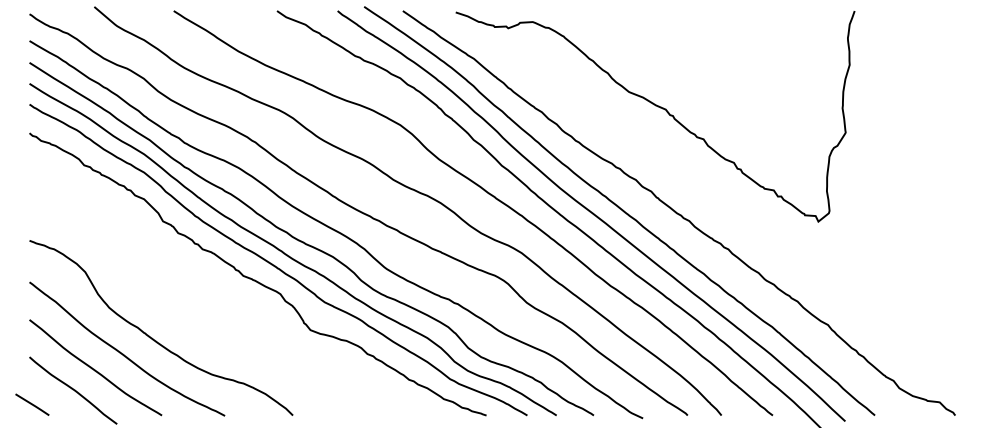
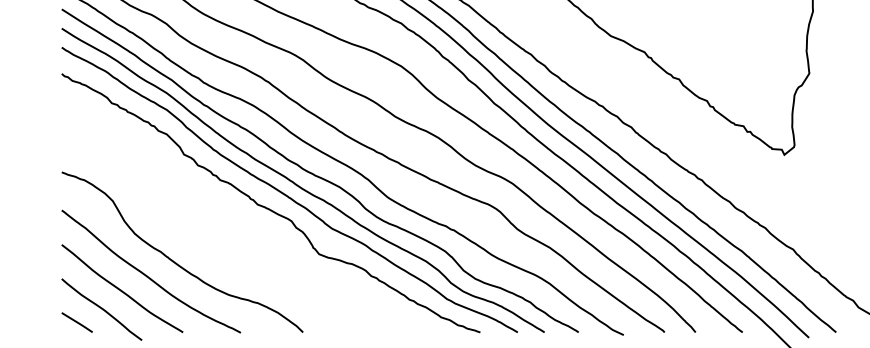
line: (32, 404) -> (77, 322), moved

